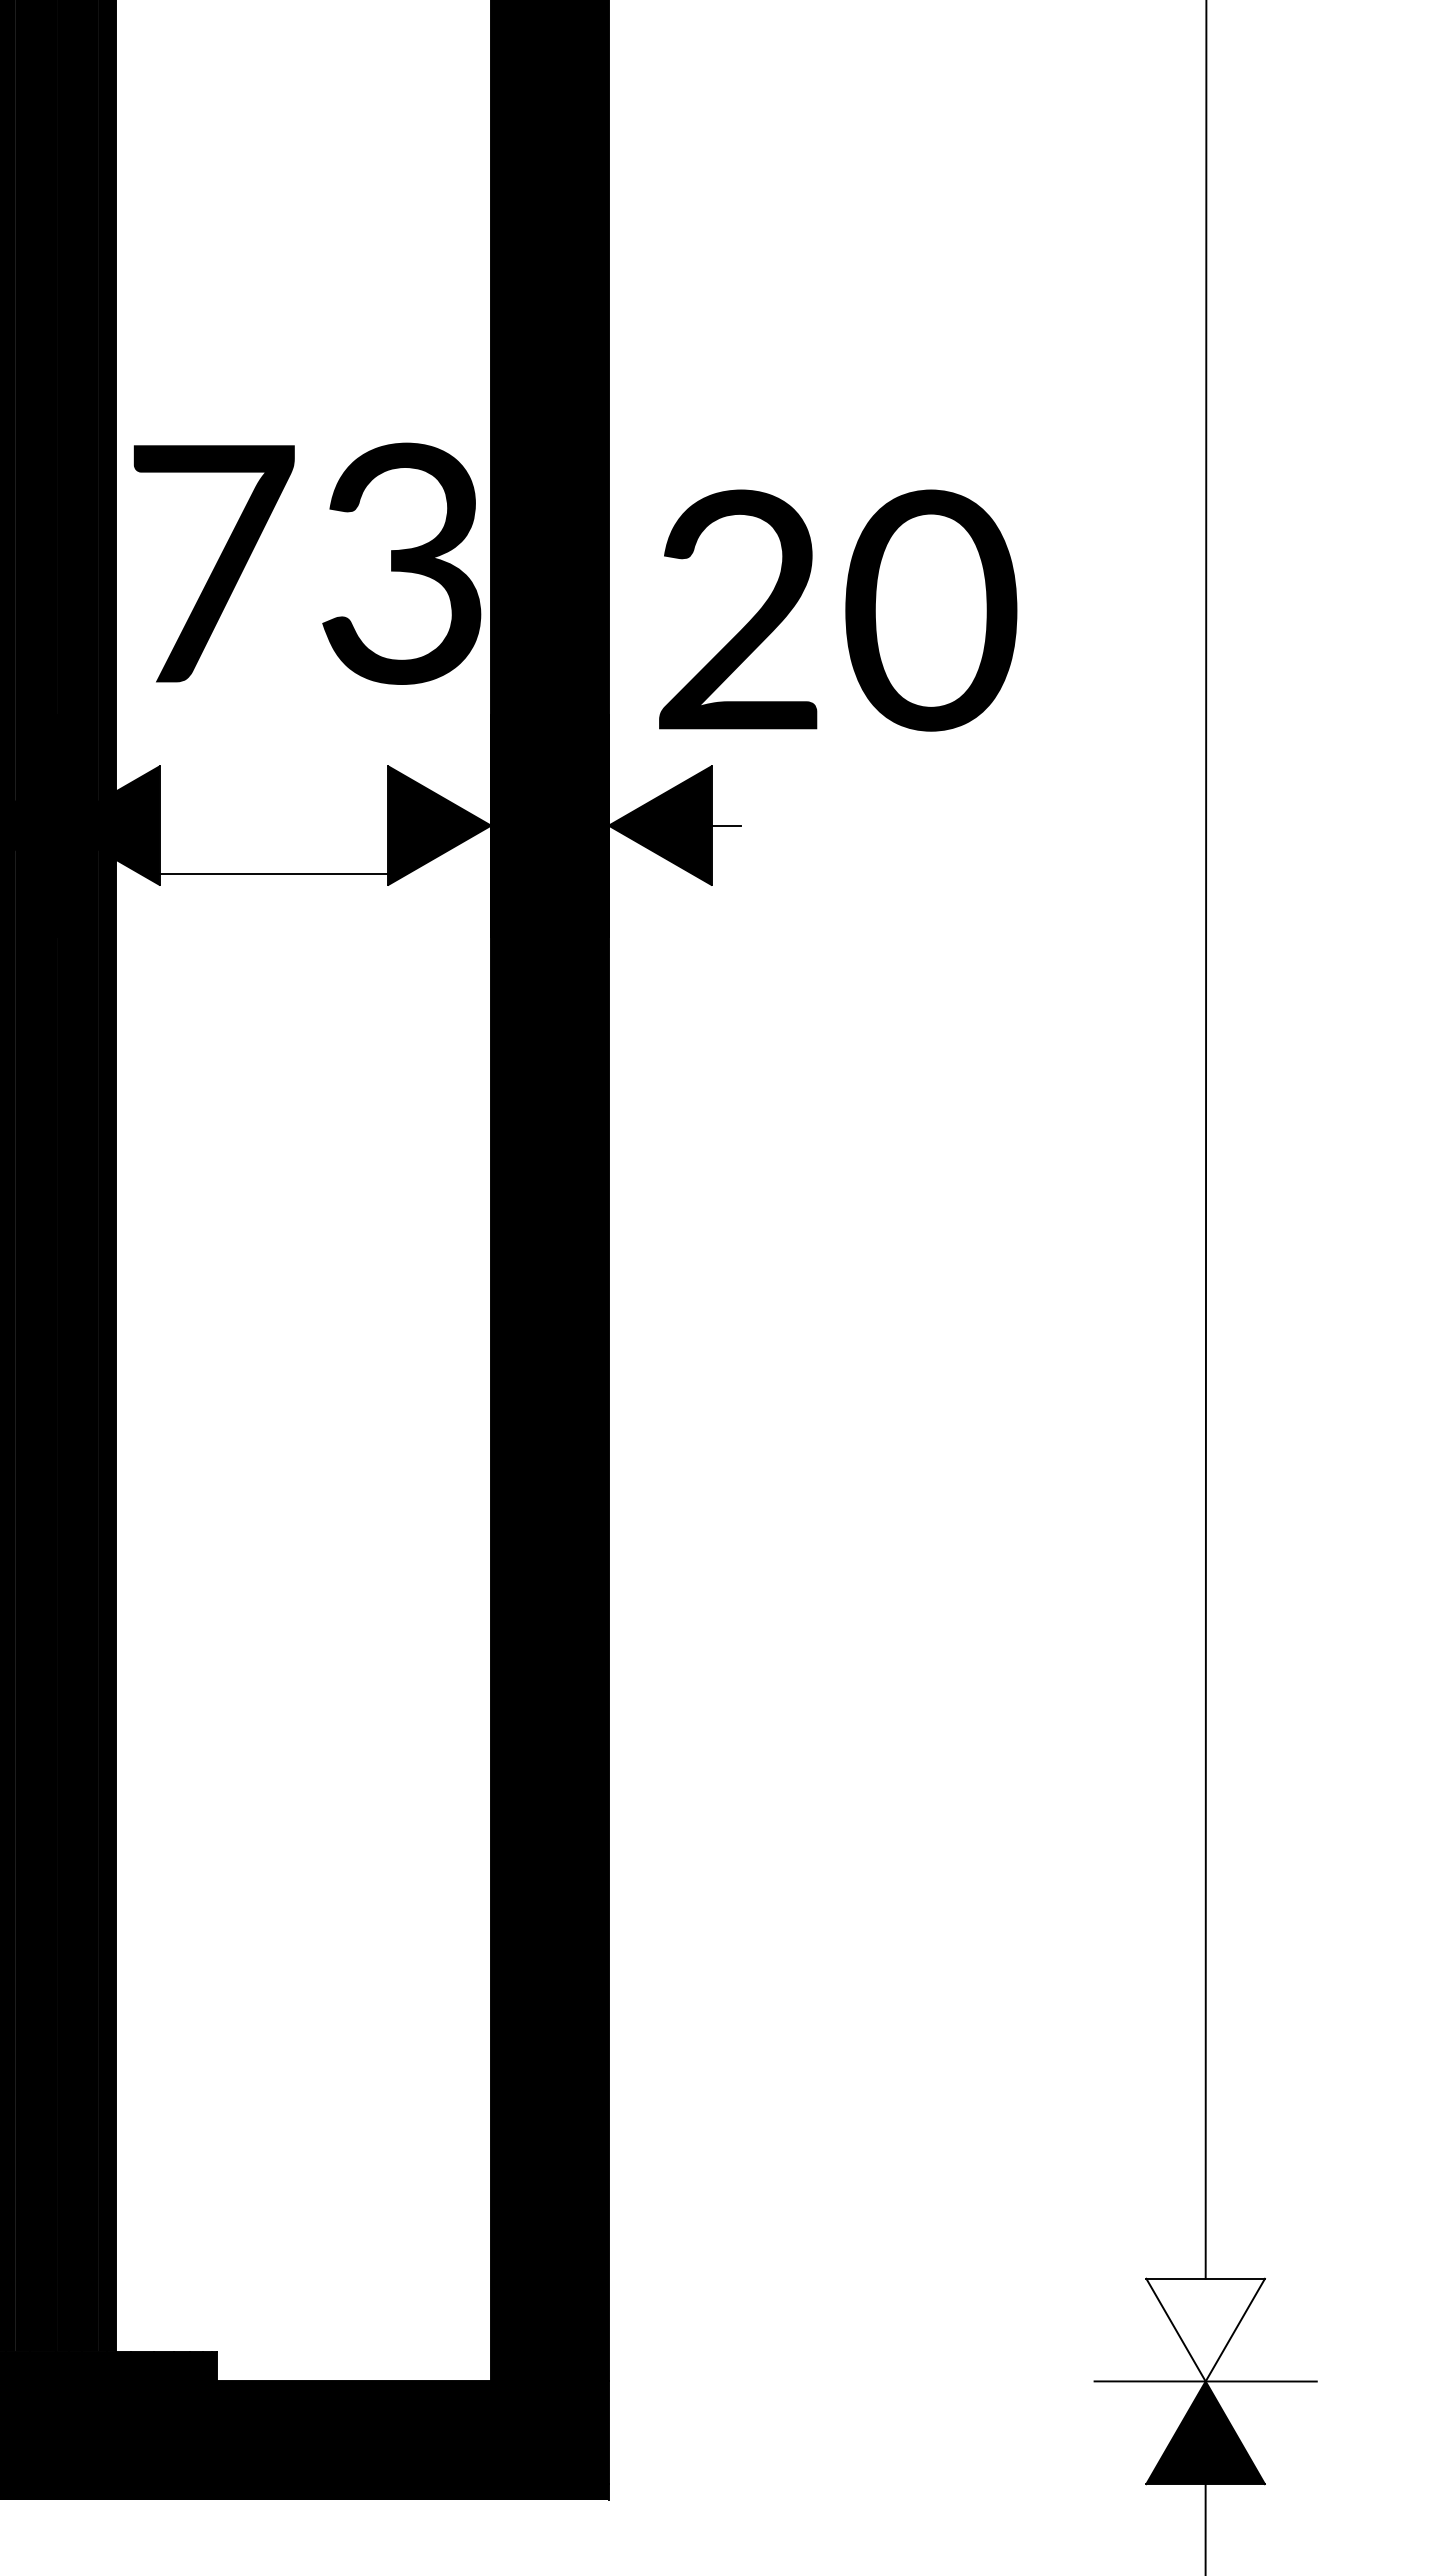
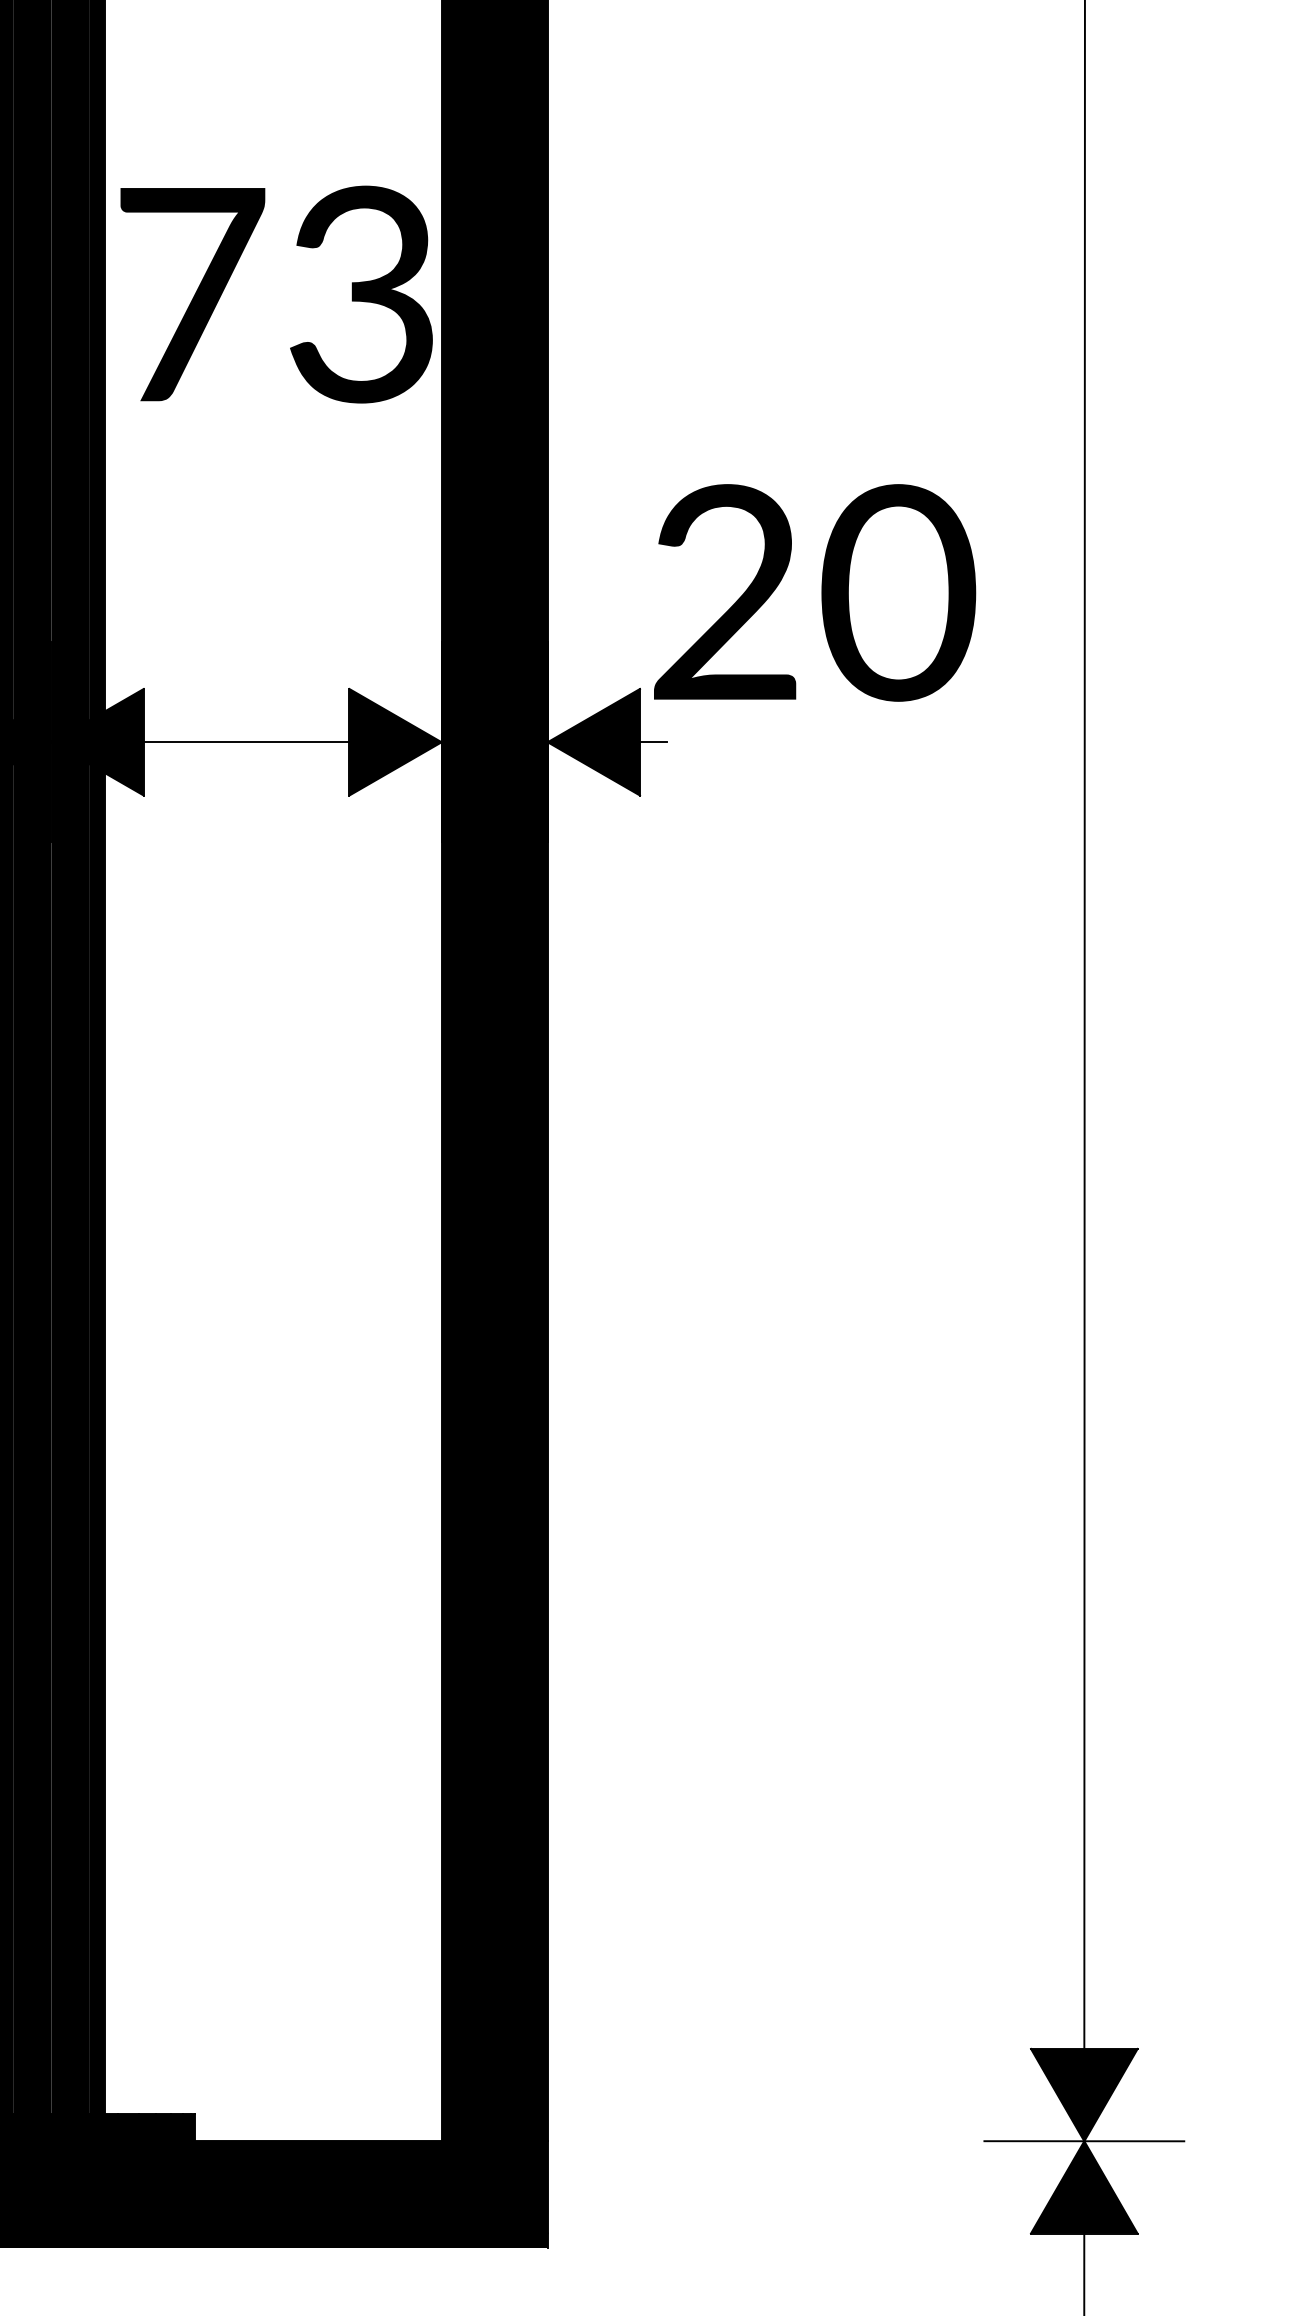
text: (307, 563) -> (276, 294), moved
text: (838, 610) -> (815, 592), moved
line: (273, 873) -> (246, 742), moved
fill: (1205, 2329) -> (1084, 2094), added

